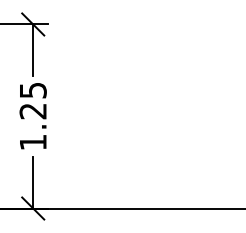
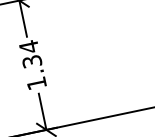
text: (32, 100) -> (30, 54), 1.25 -> 1.34

